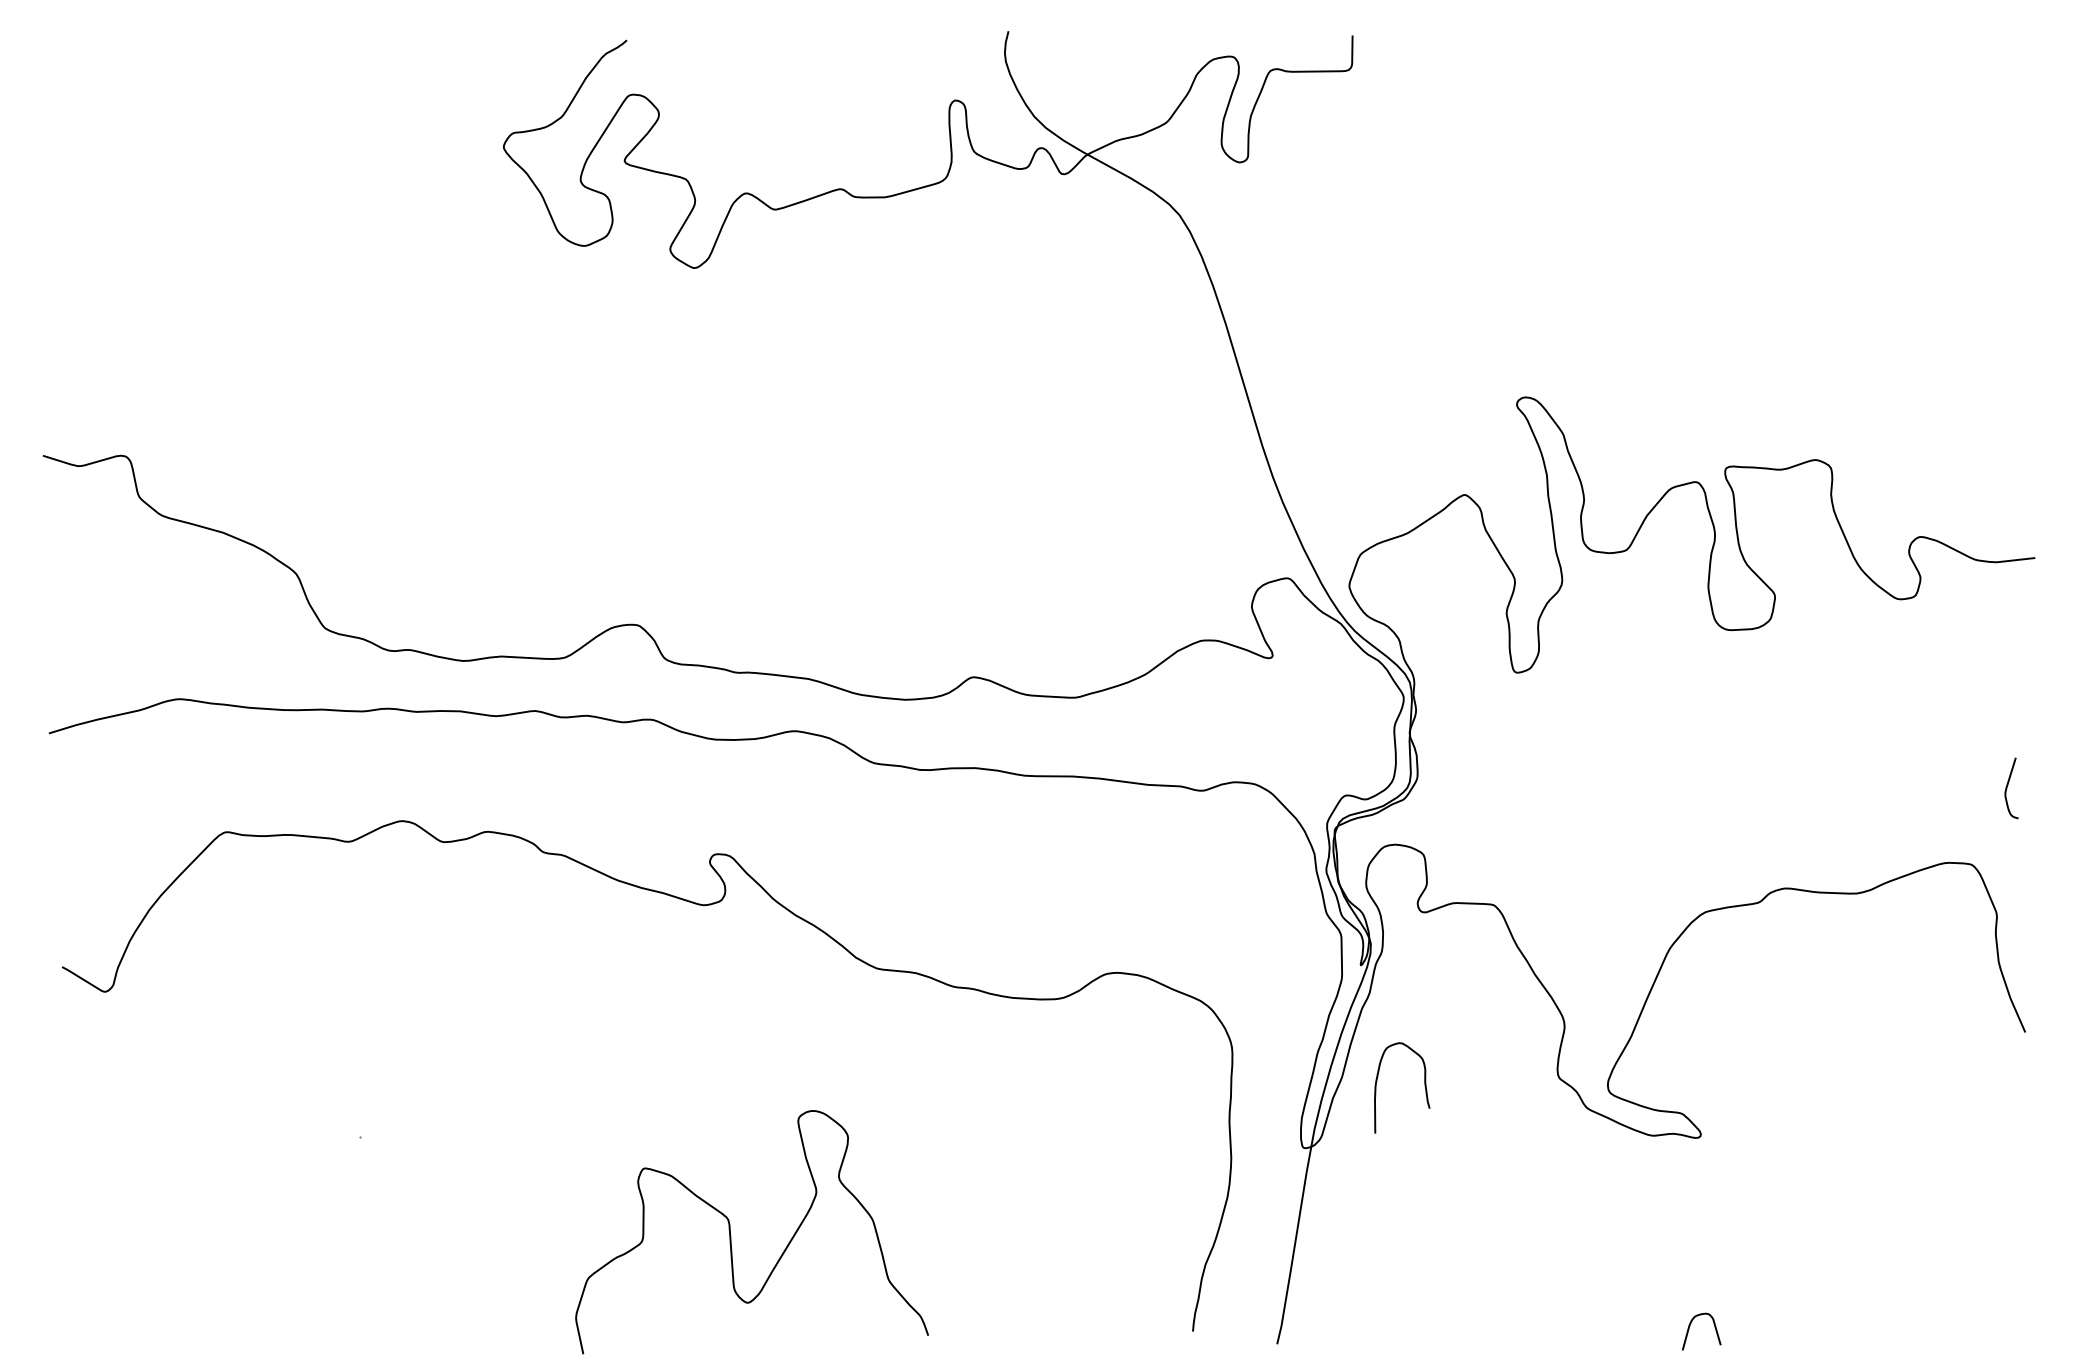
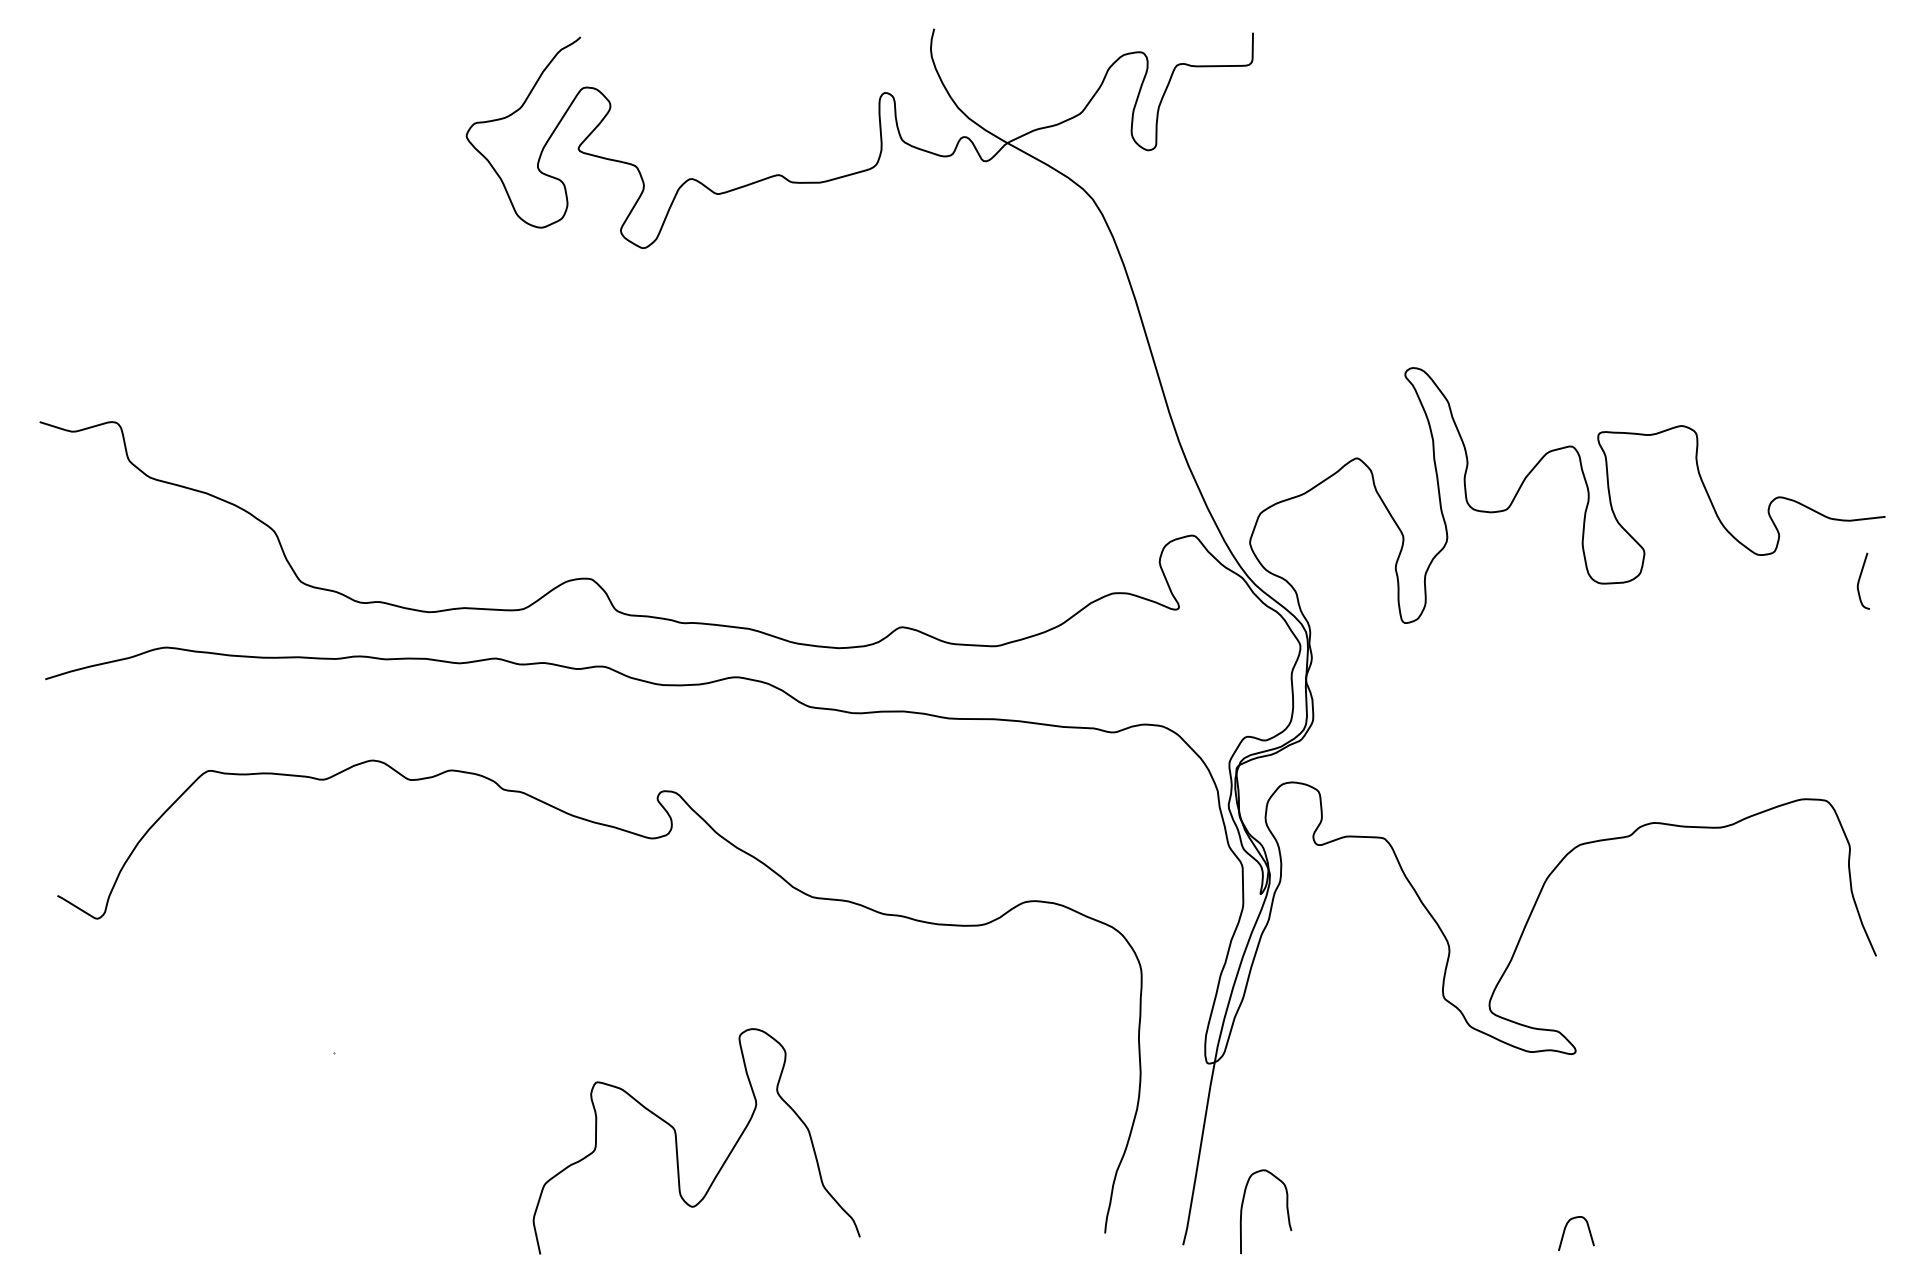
curve: (2008, 786) -> (1860, 579), moved
curve: (1424, 1086) -> (1286, 1210), moved

